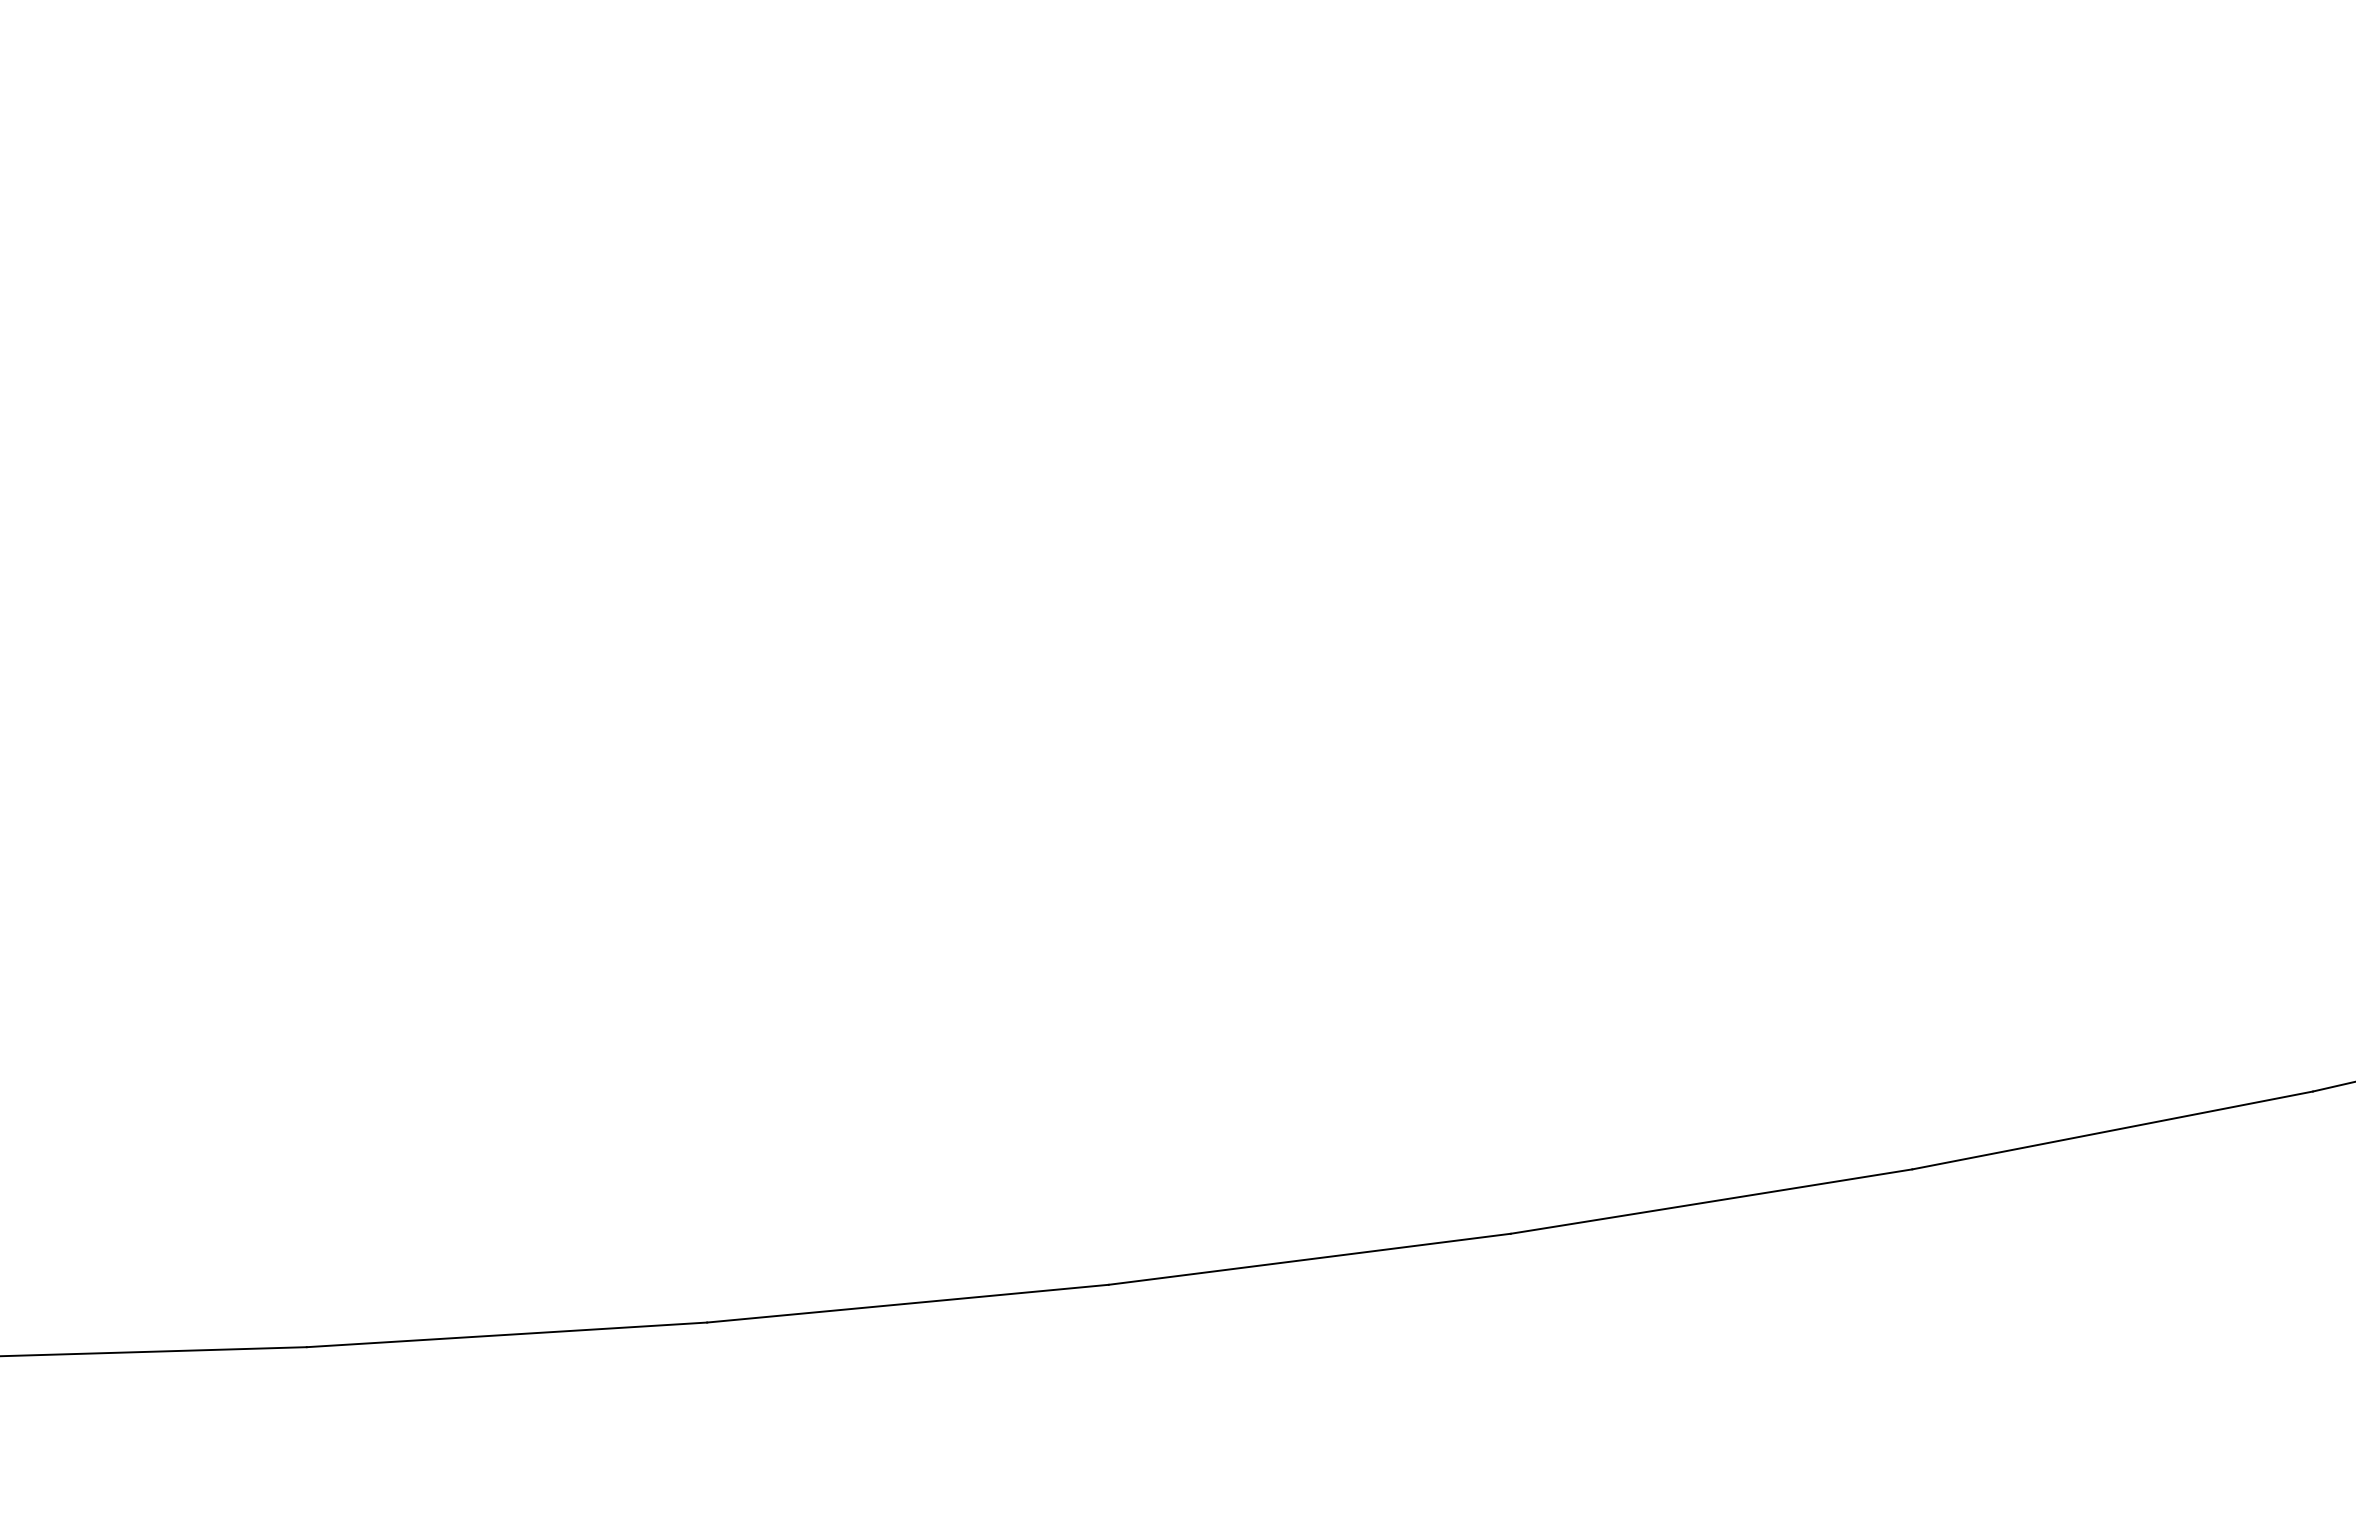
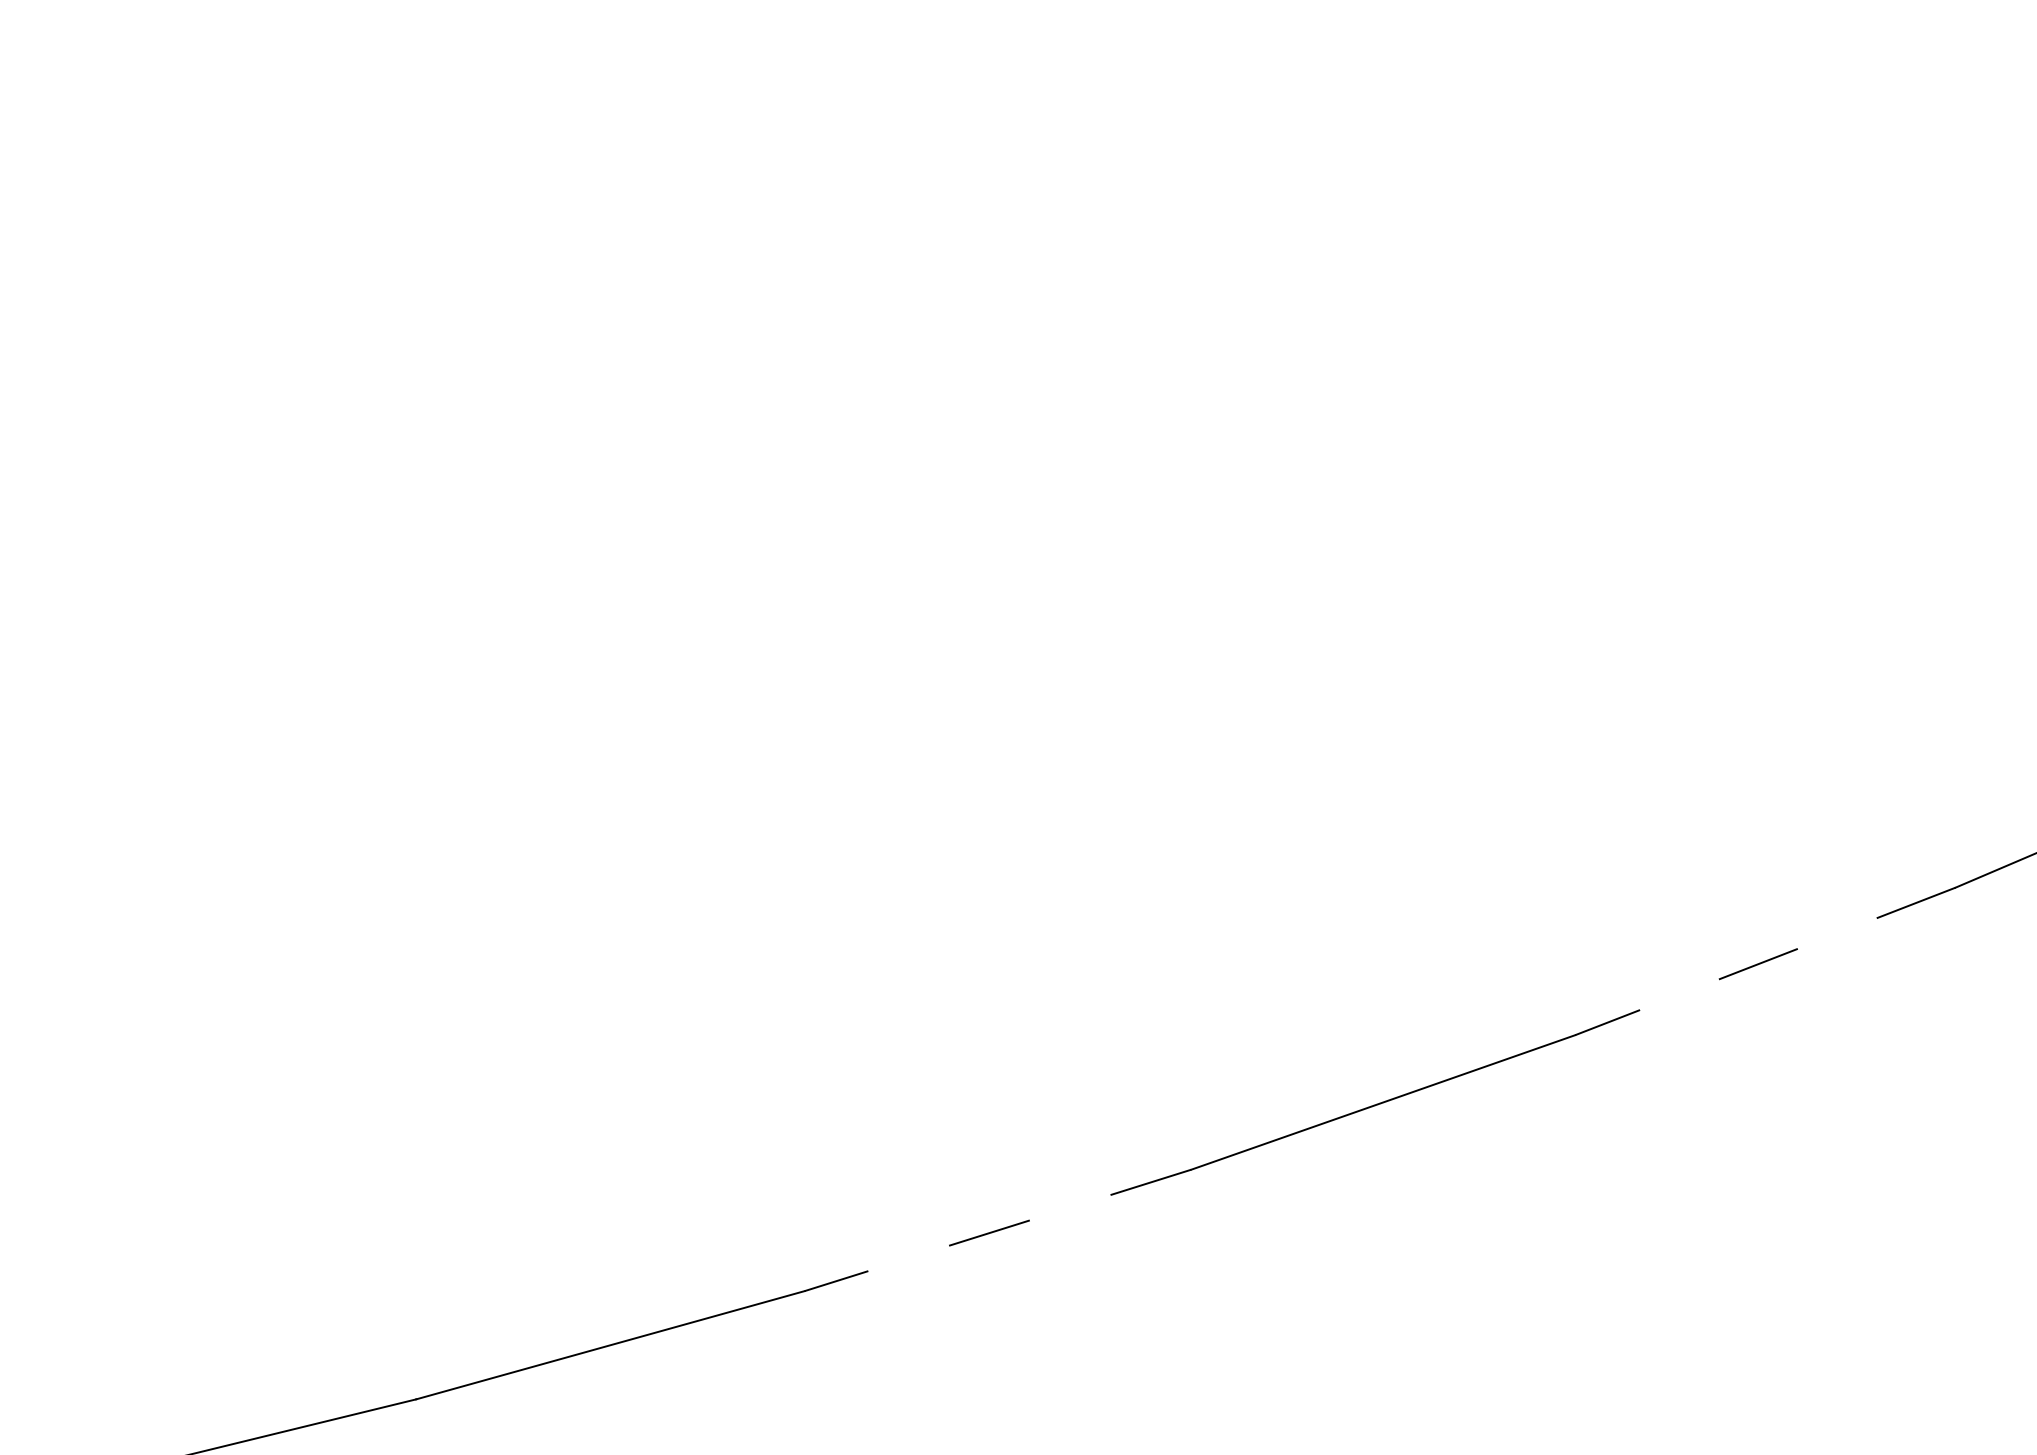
line: (2112, 1130) -> (1765, 961), solid -> dashed
line: (1309, 1259) -> (997, 1230), solid -> dashed

